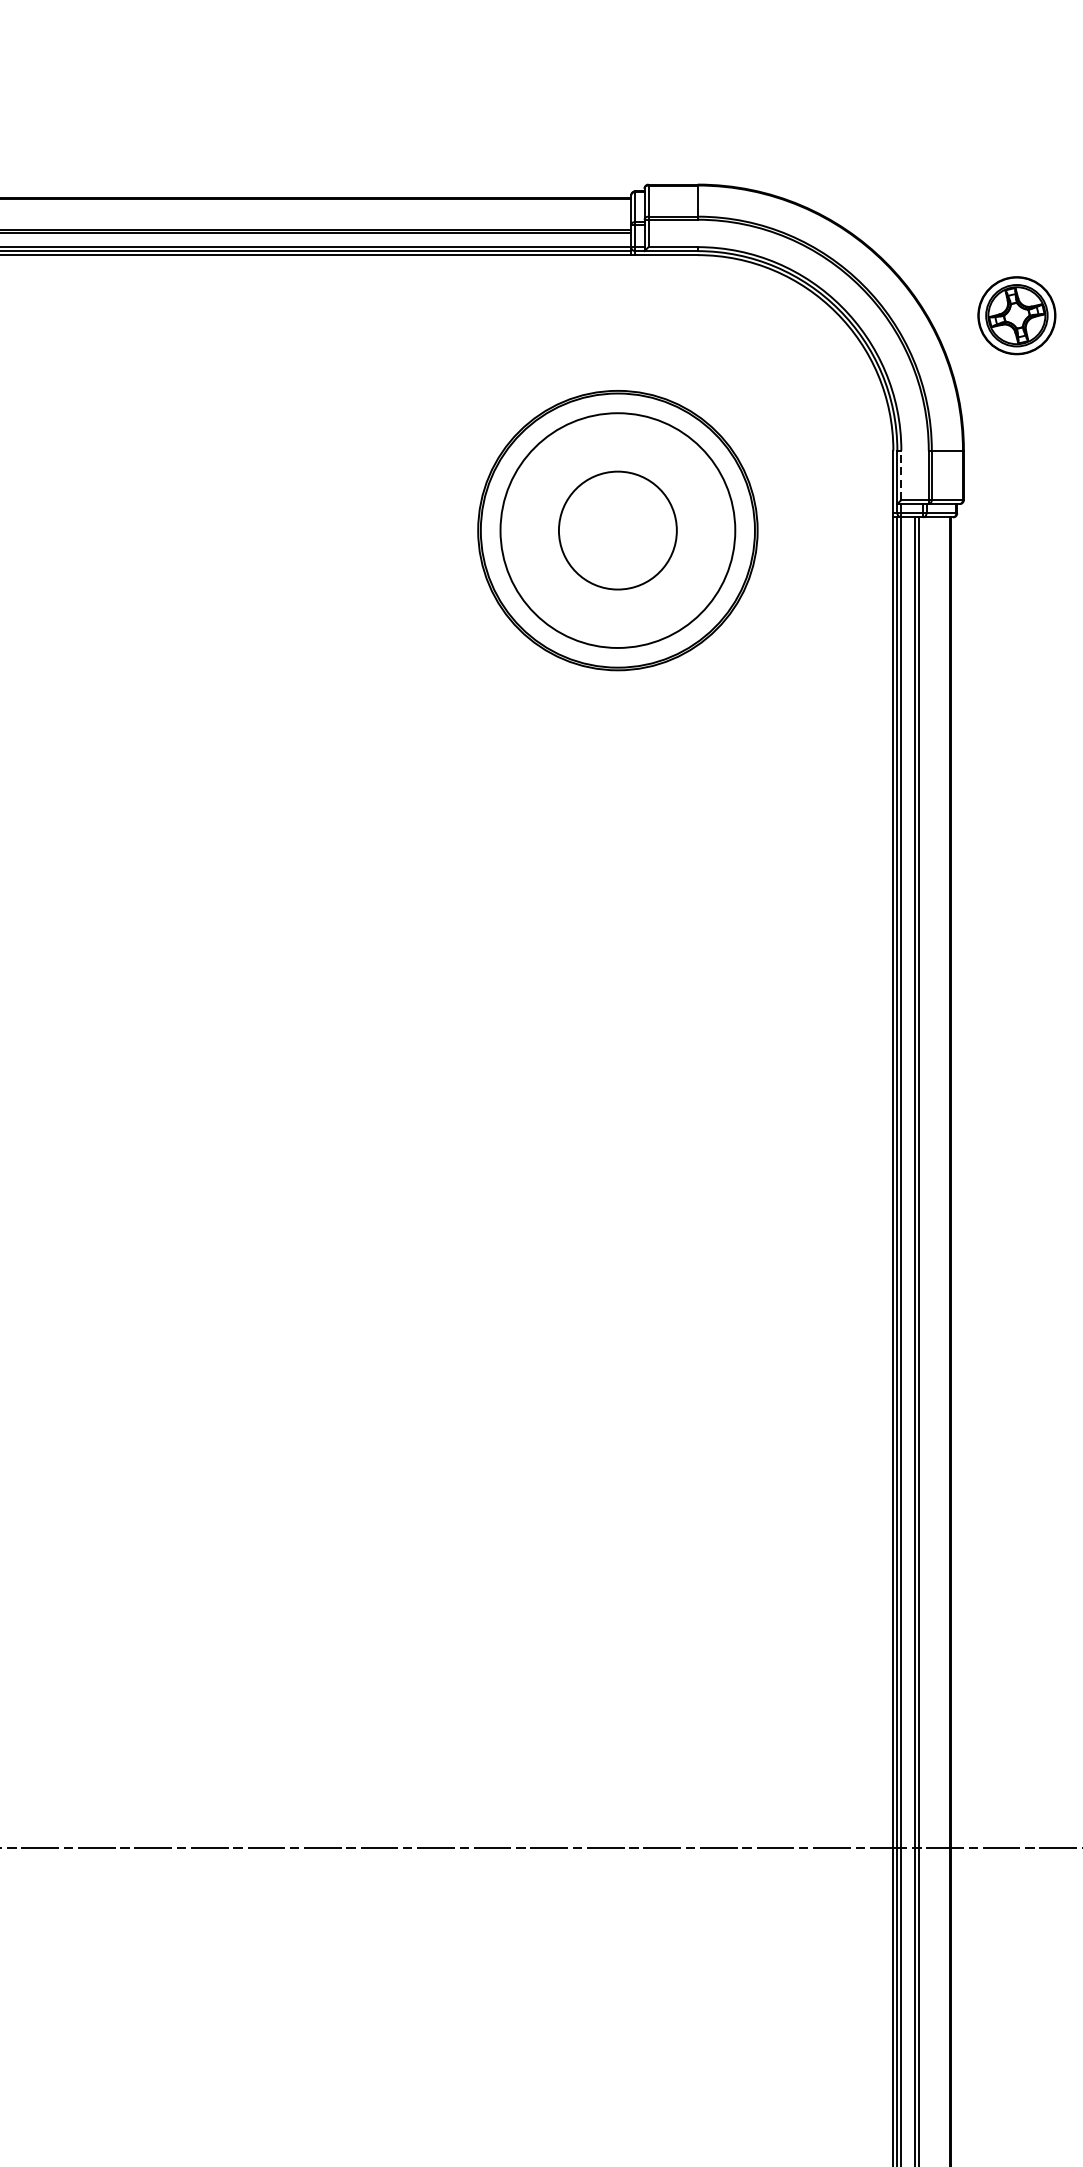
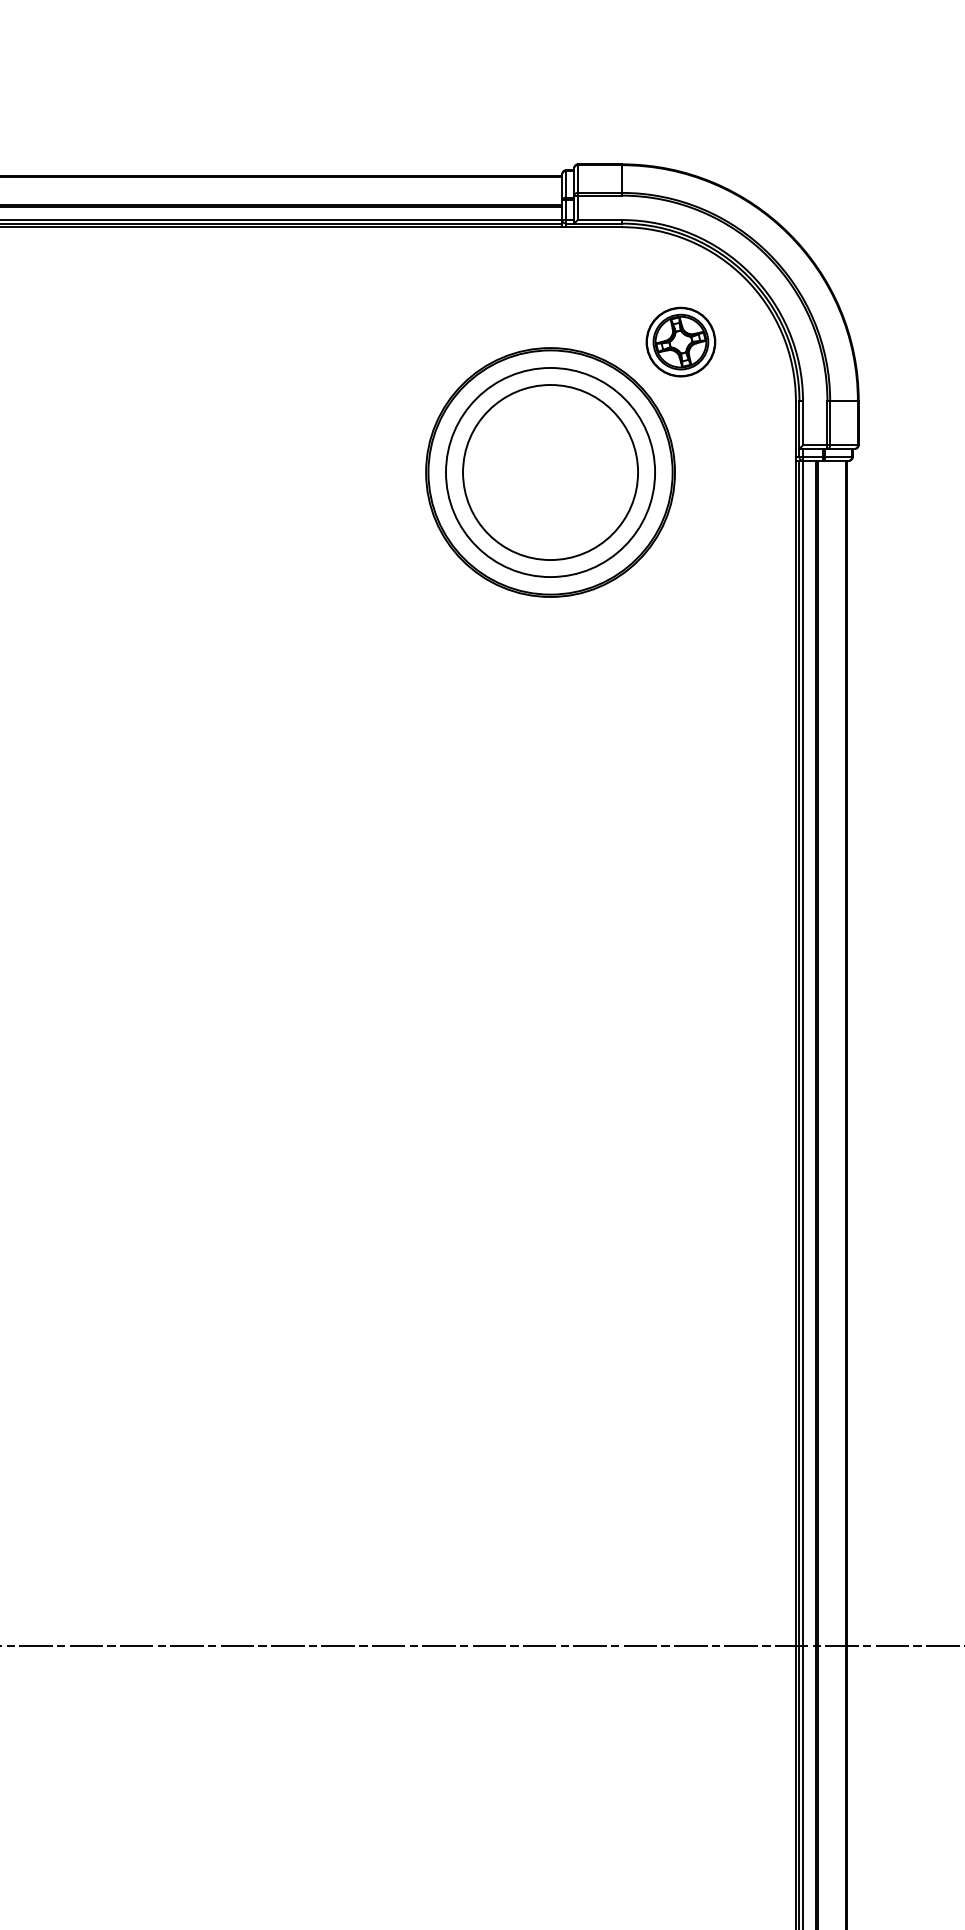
part: (1016, 315) -> (680, 341), moved
line: (901, 475) -> (803, 423), dashed -> solid
circle: (617, 530) -> (550, 472), size x1.67

